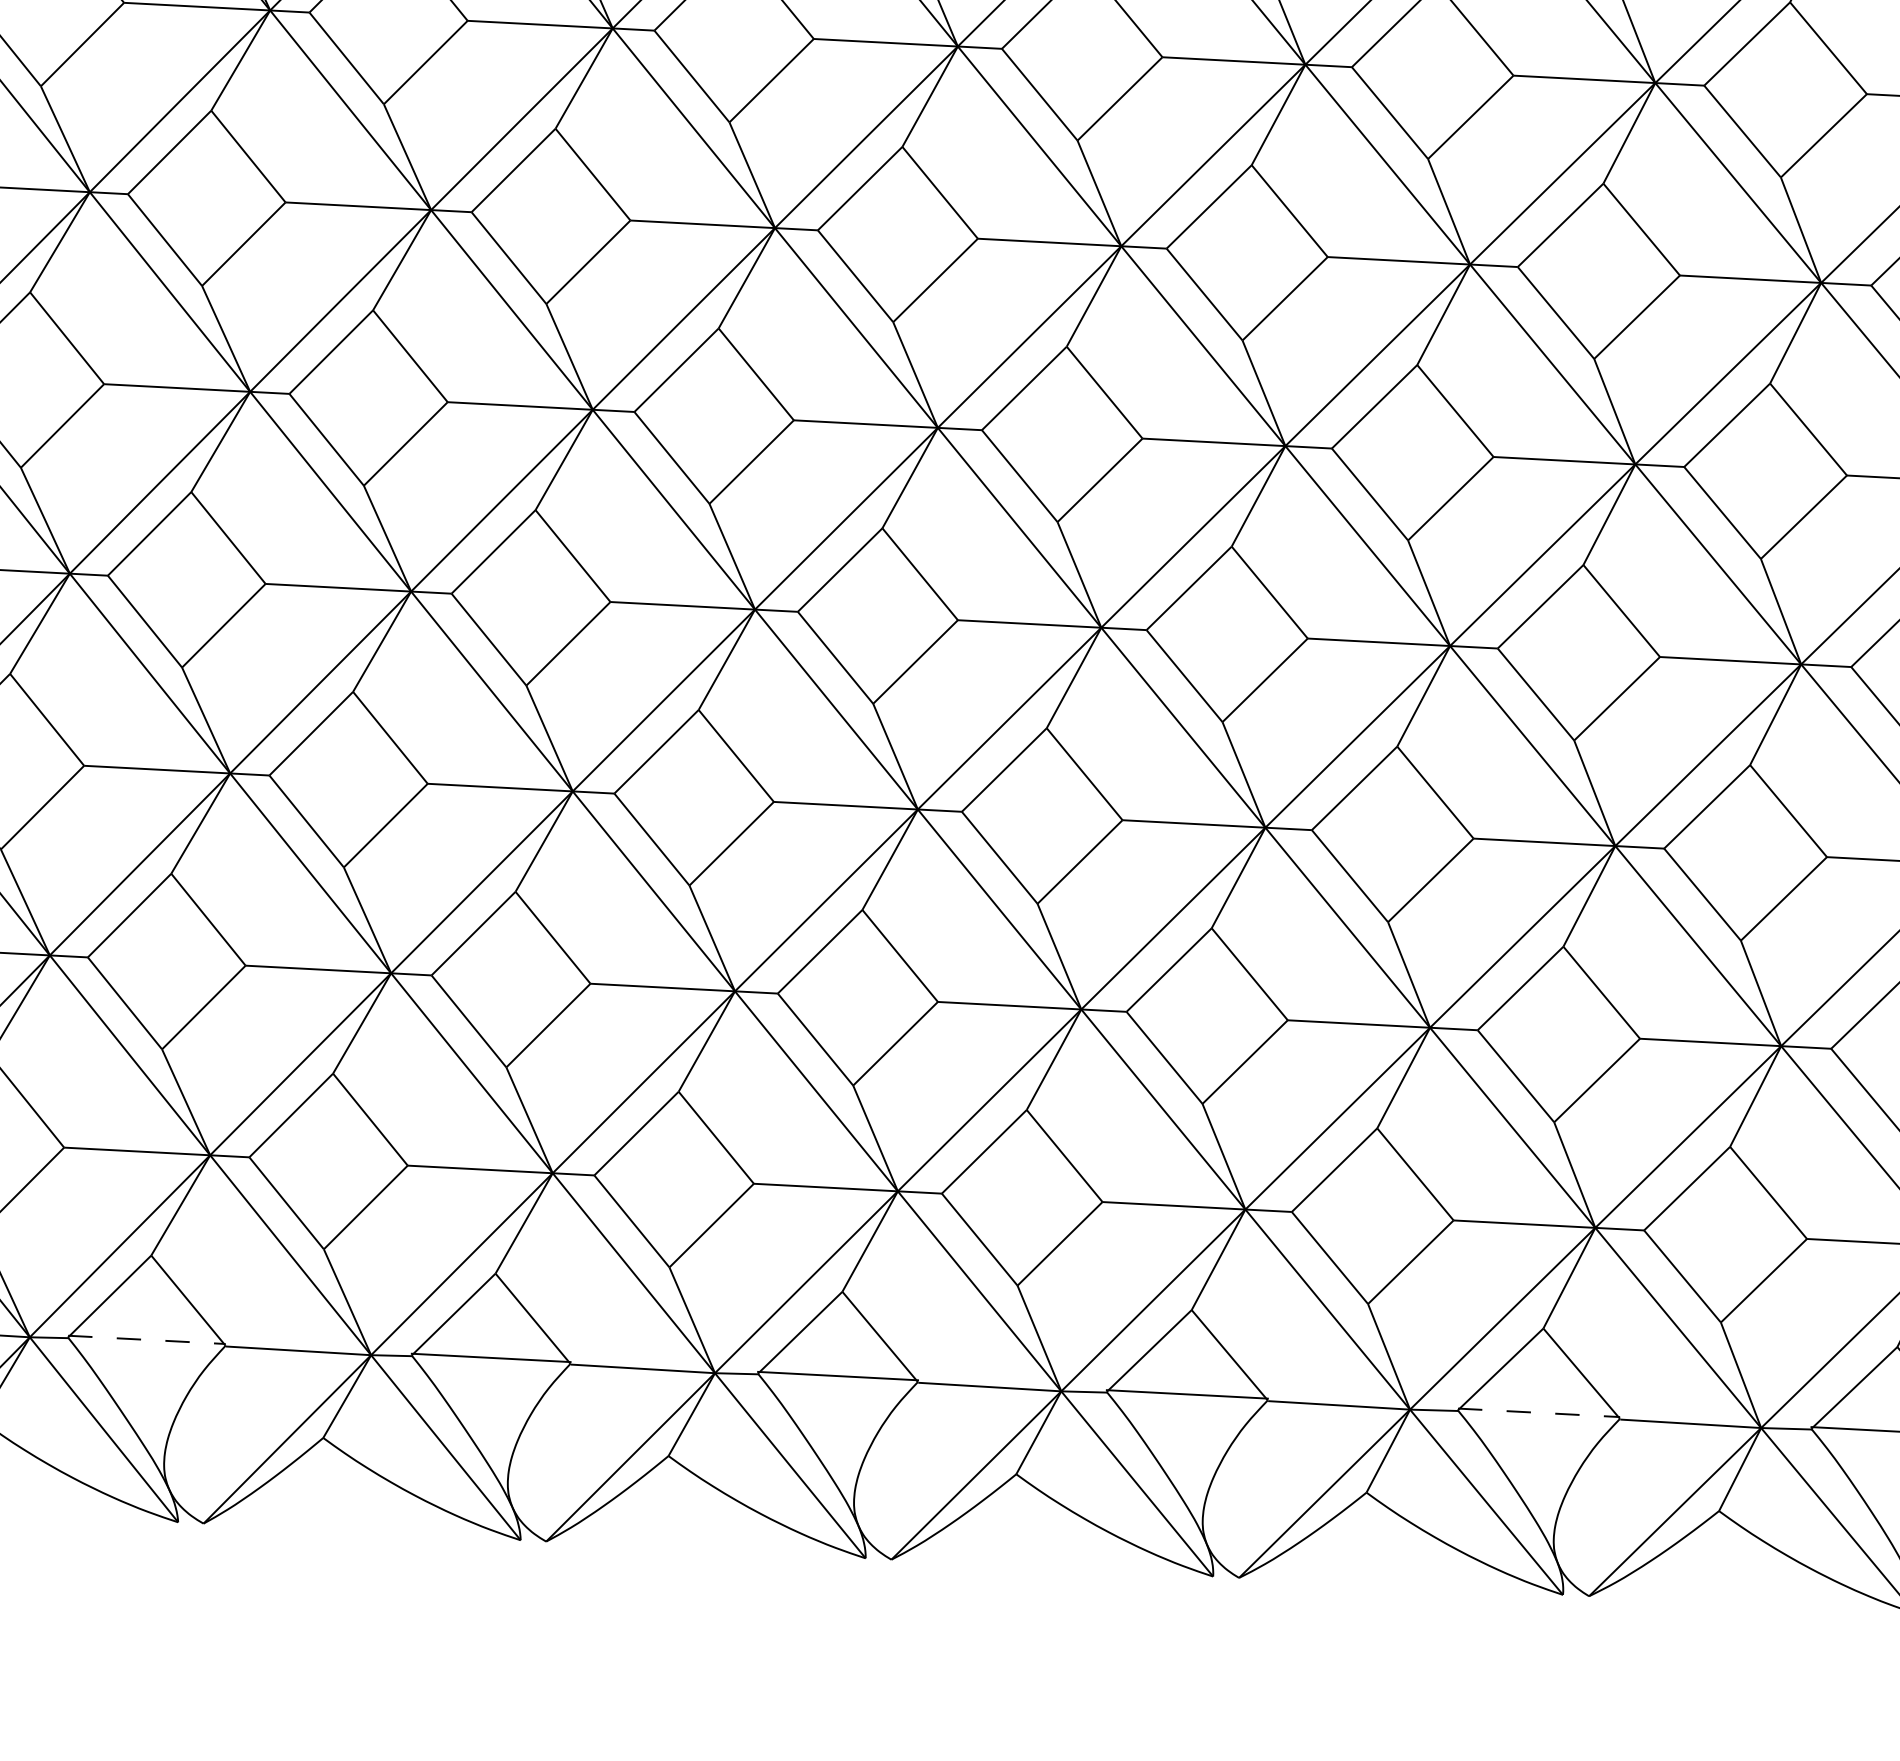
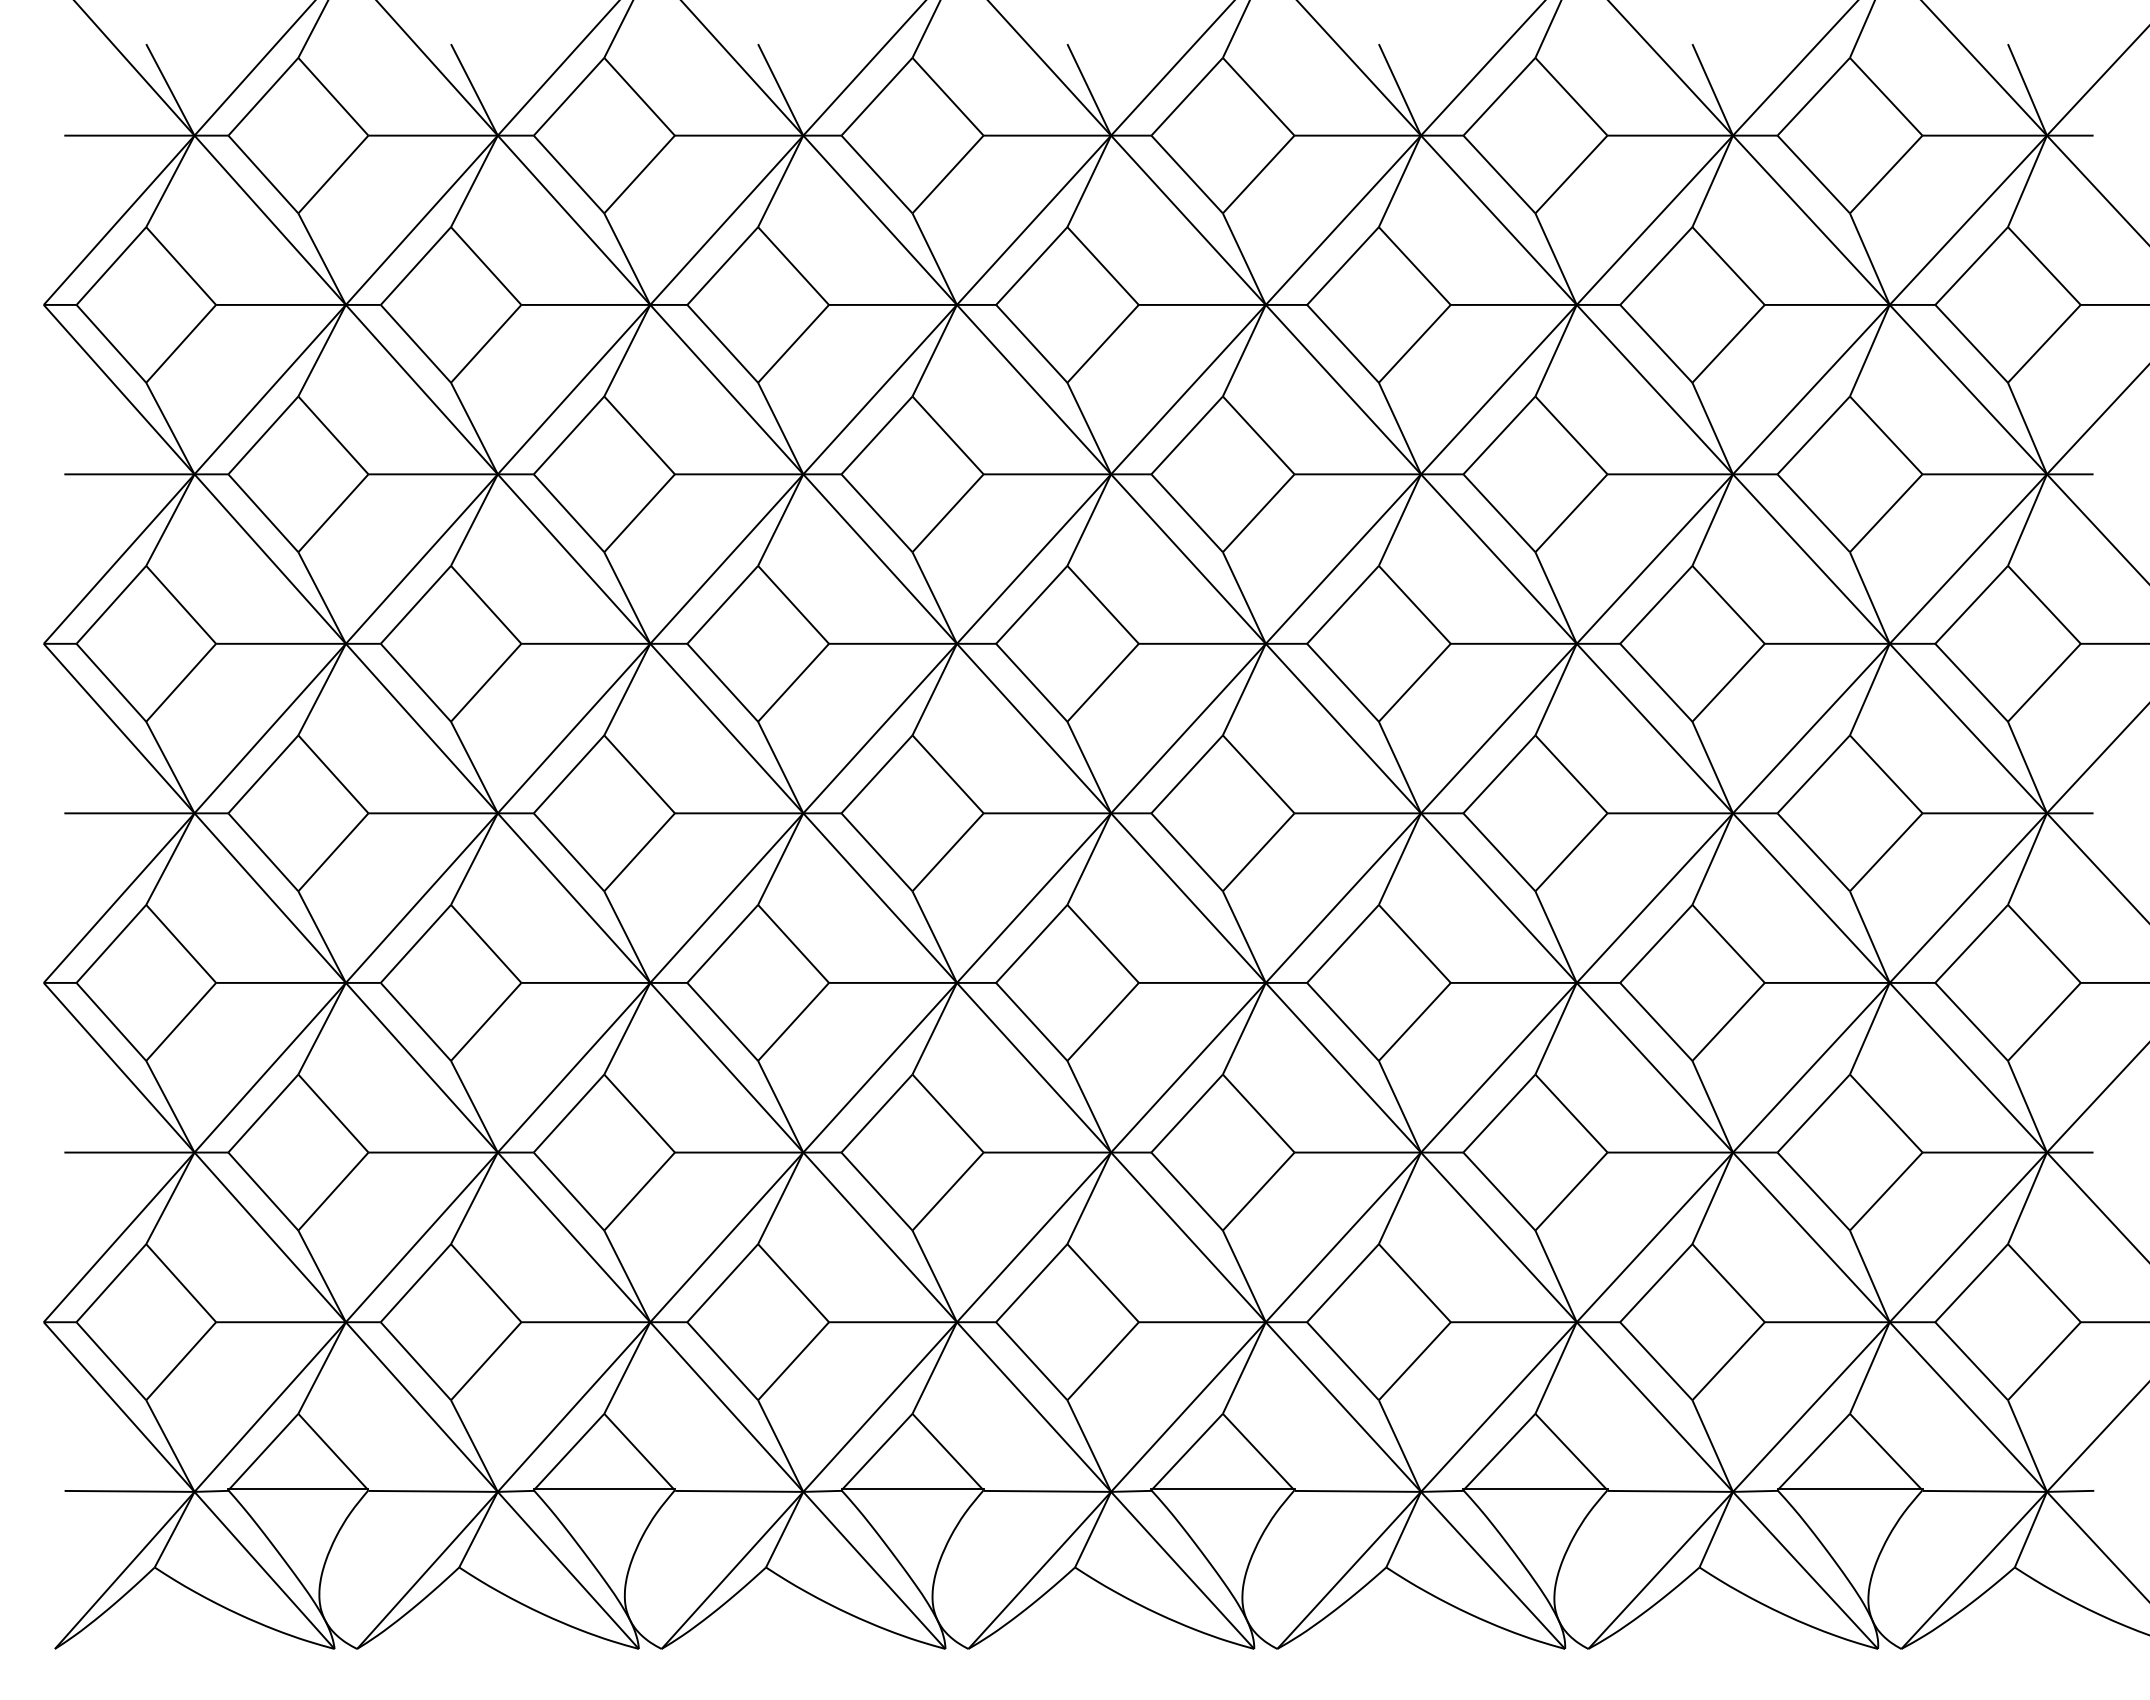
line: (147, 1339) -> (298, 1488), dashed -> solid
line: (1539, 1412) -> (1535, 1488), dashed -> solid

